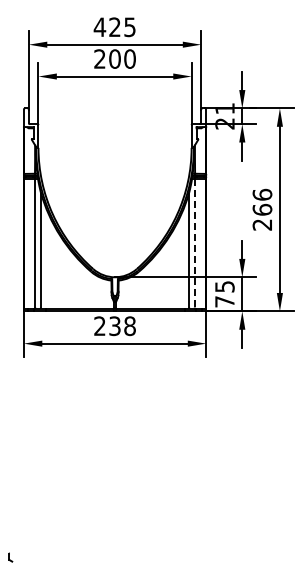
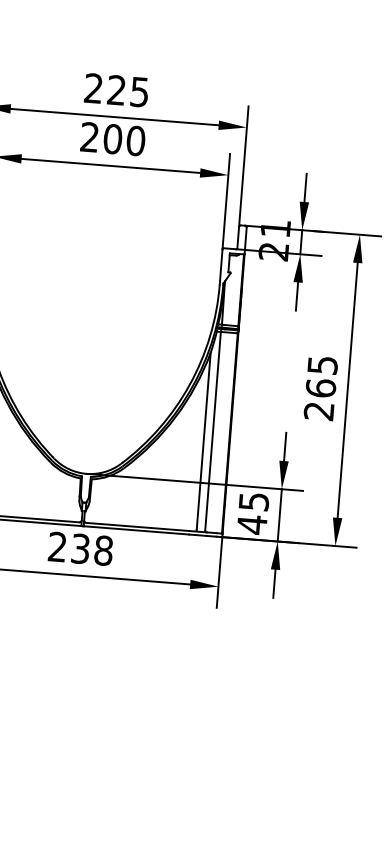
text: (99, 26) -> (93, 87), 425 -> 225
text: (262, 194) -> (322, 364), 266 -> 265
line: (194, 243) -> (212, 431), dashed -> solid
text: (224, 301) -> (251, 524), 75 -> 45

